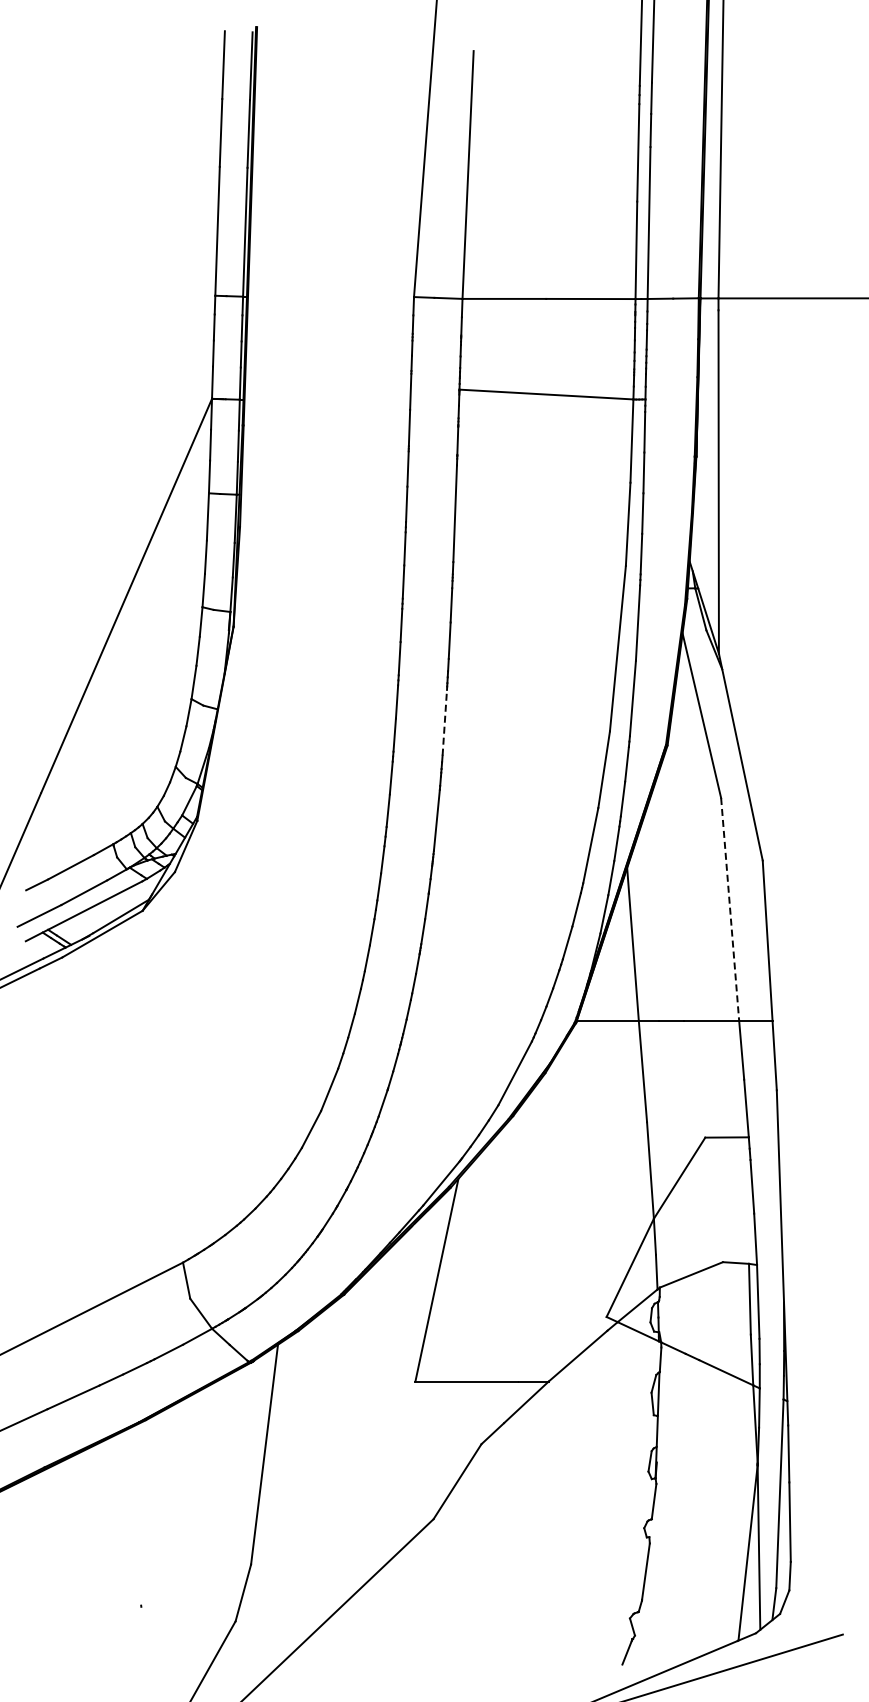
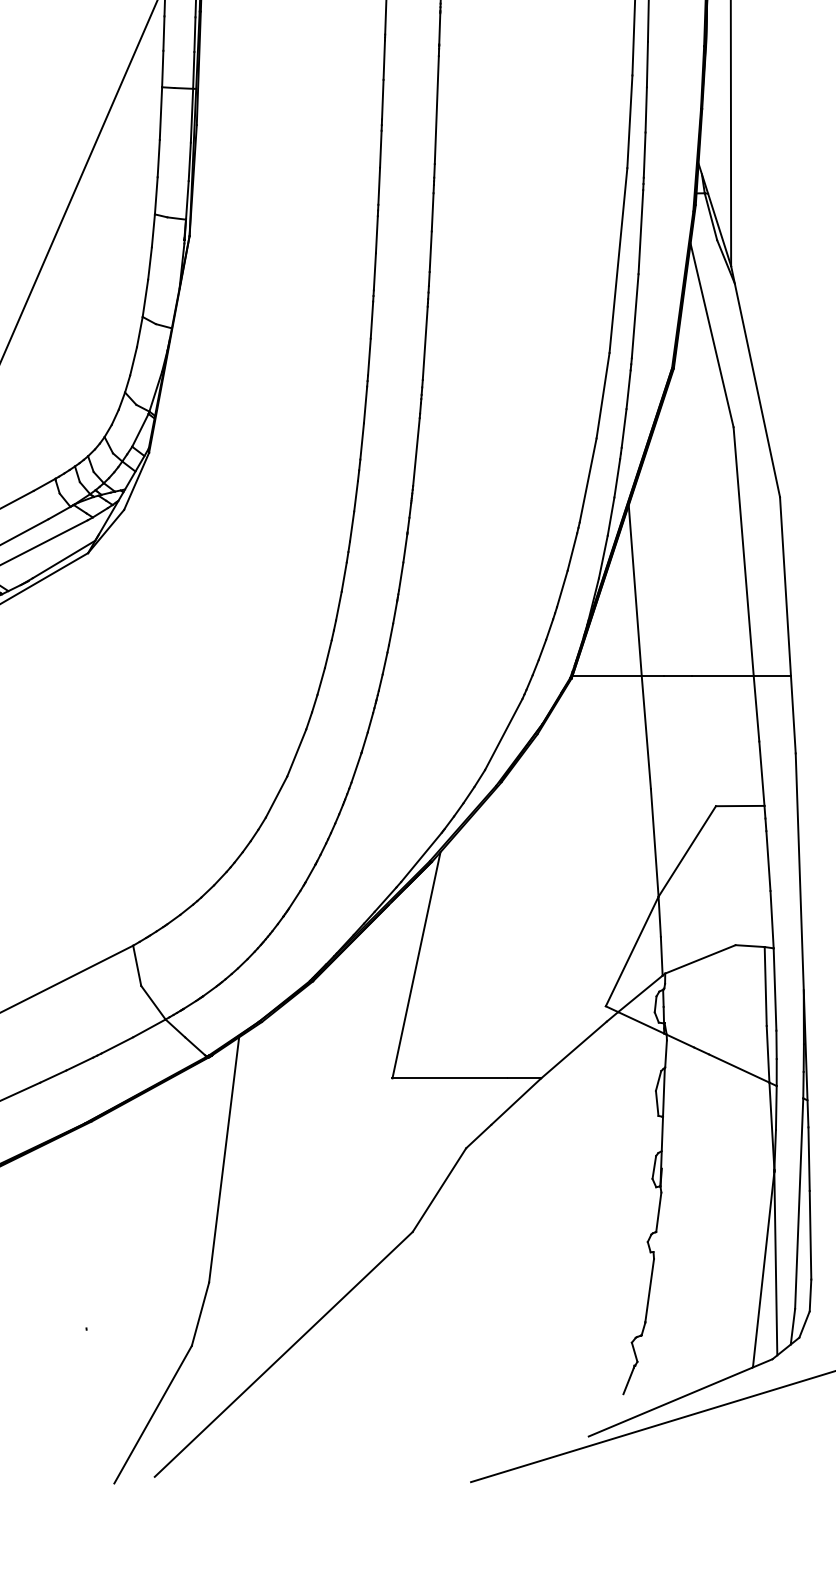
line: (444, 722) -> (424, 343), dashed -> solid
line: (730, 909) -> (744, 551), dashed -> solid

